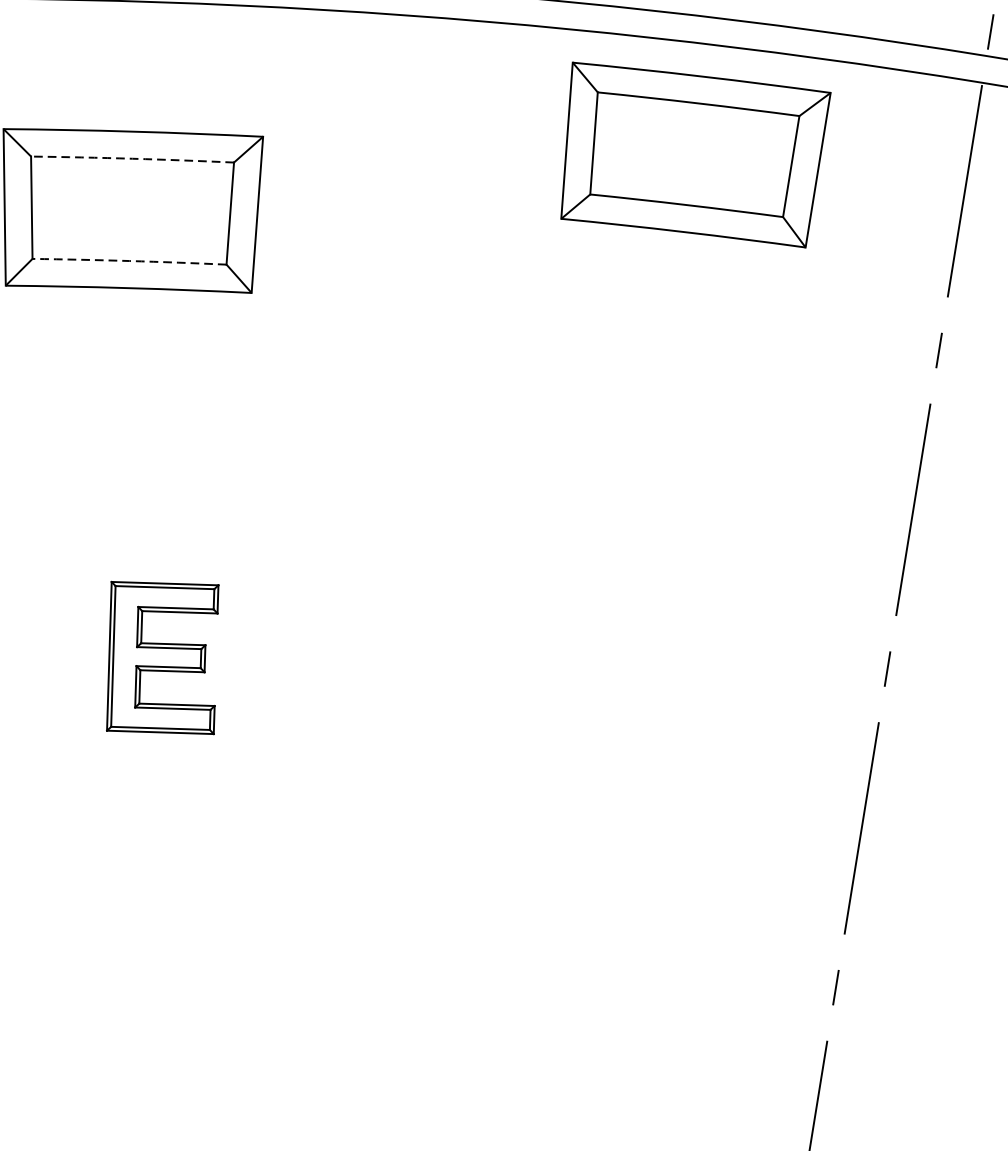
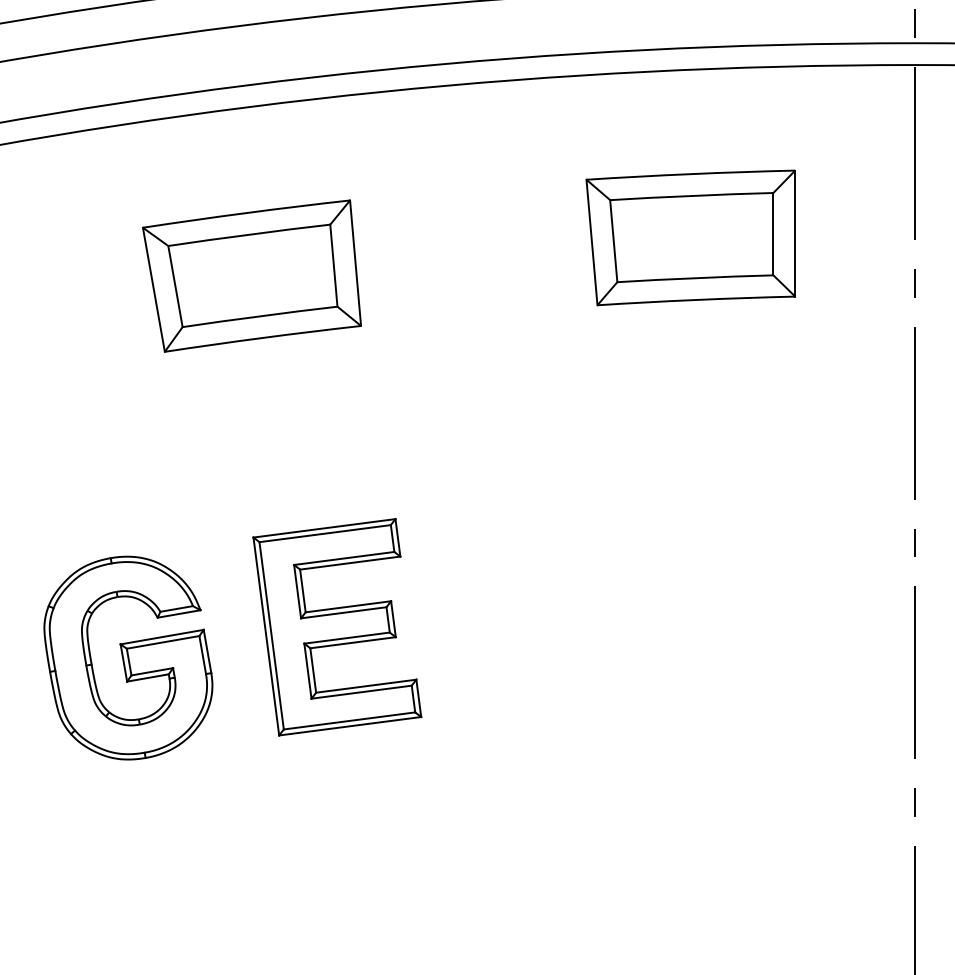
part: (688, 154) -> (690, 237), moved
arc: (132, 158) -> (249, 234), dashed -> solid
arc: (128, 261) -> (259, 316), dashed -> solid
part: (162, 658) -> (337, 627), size x1.67

